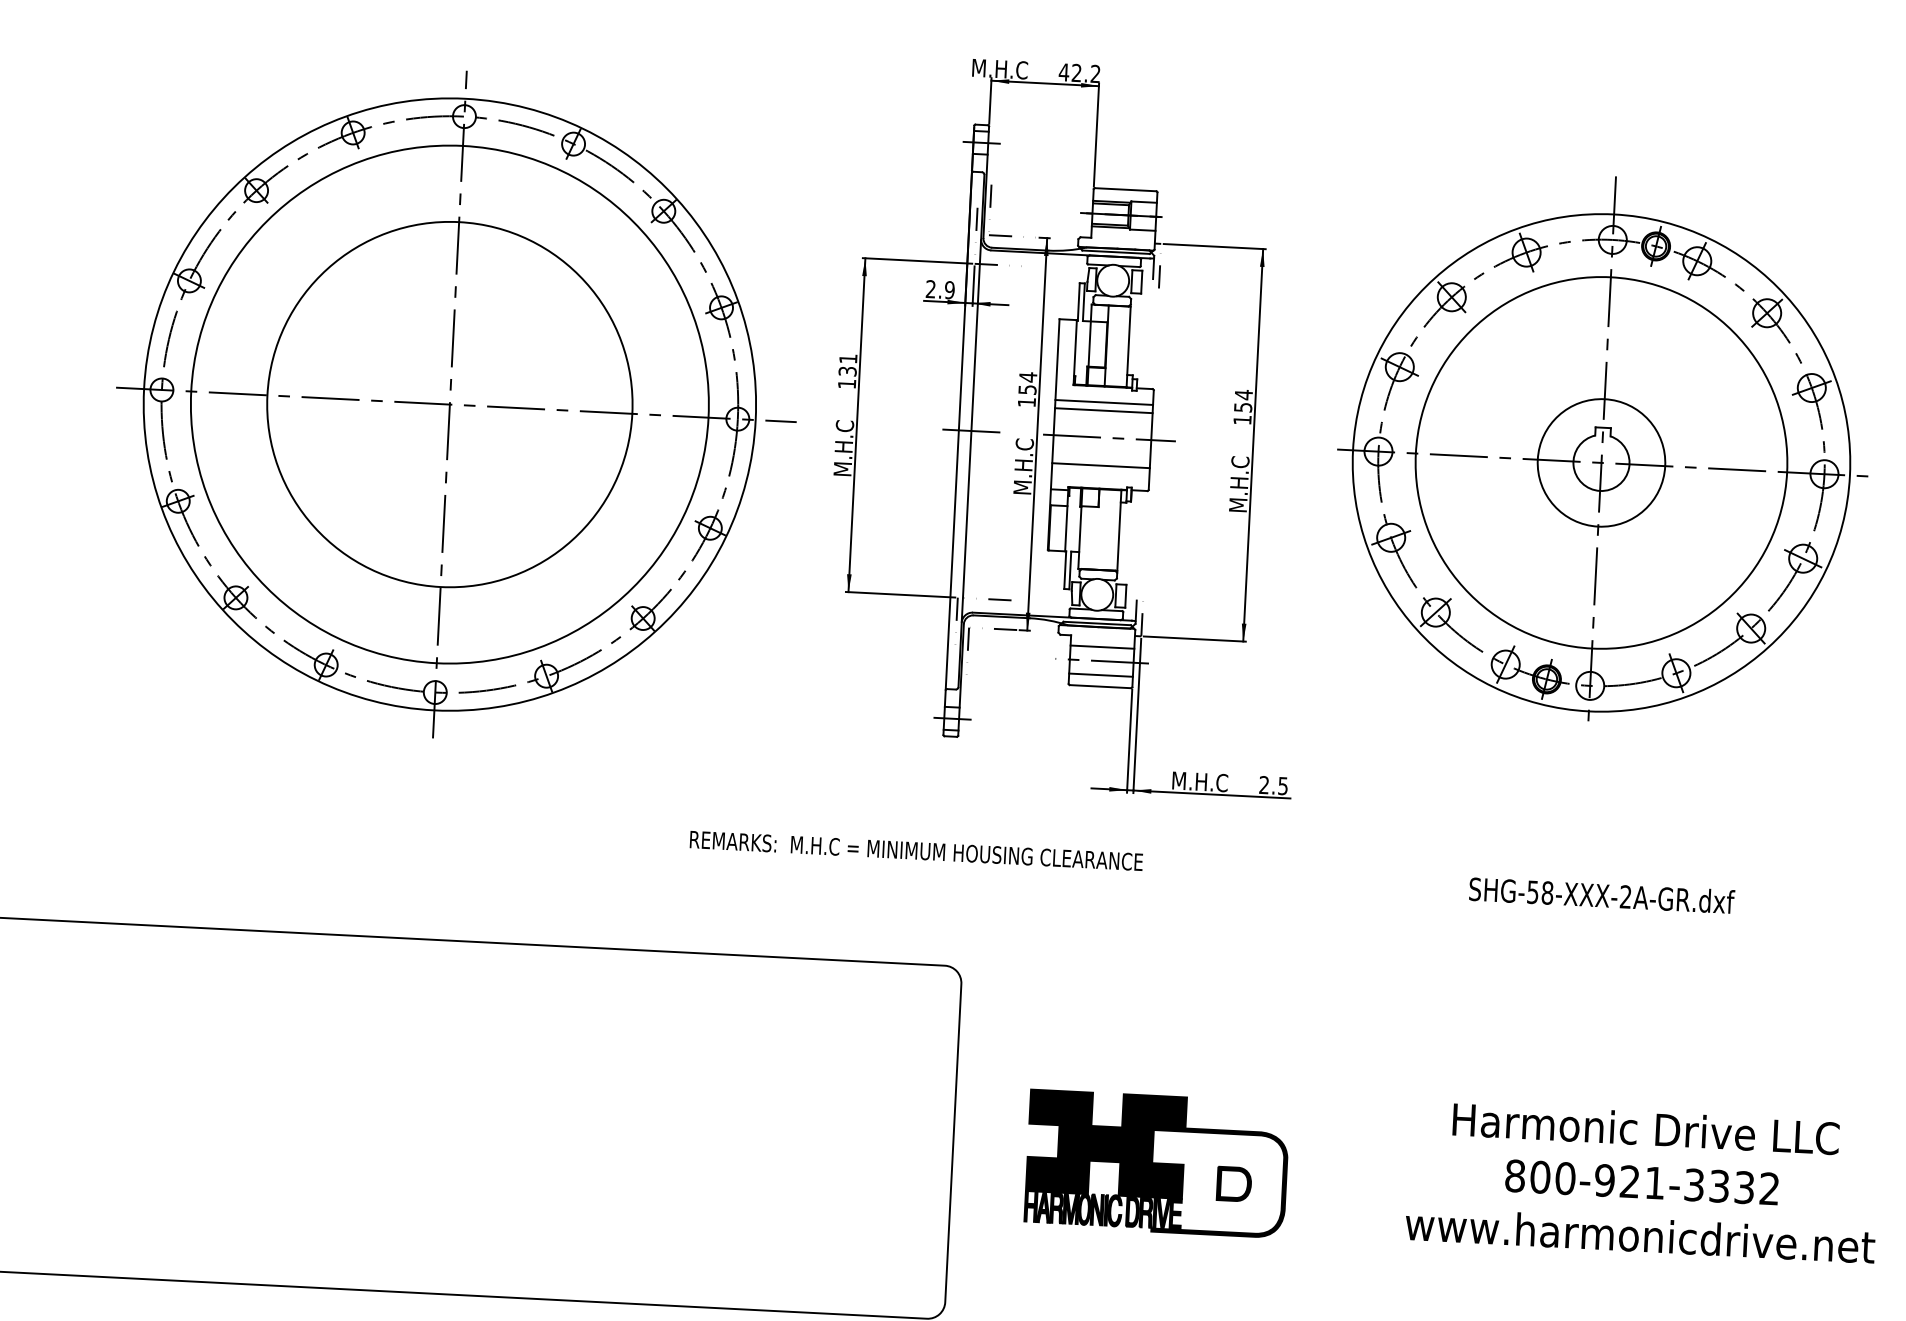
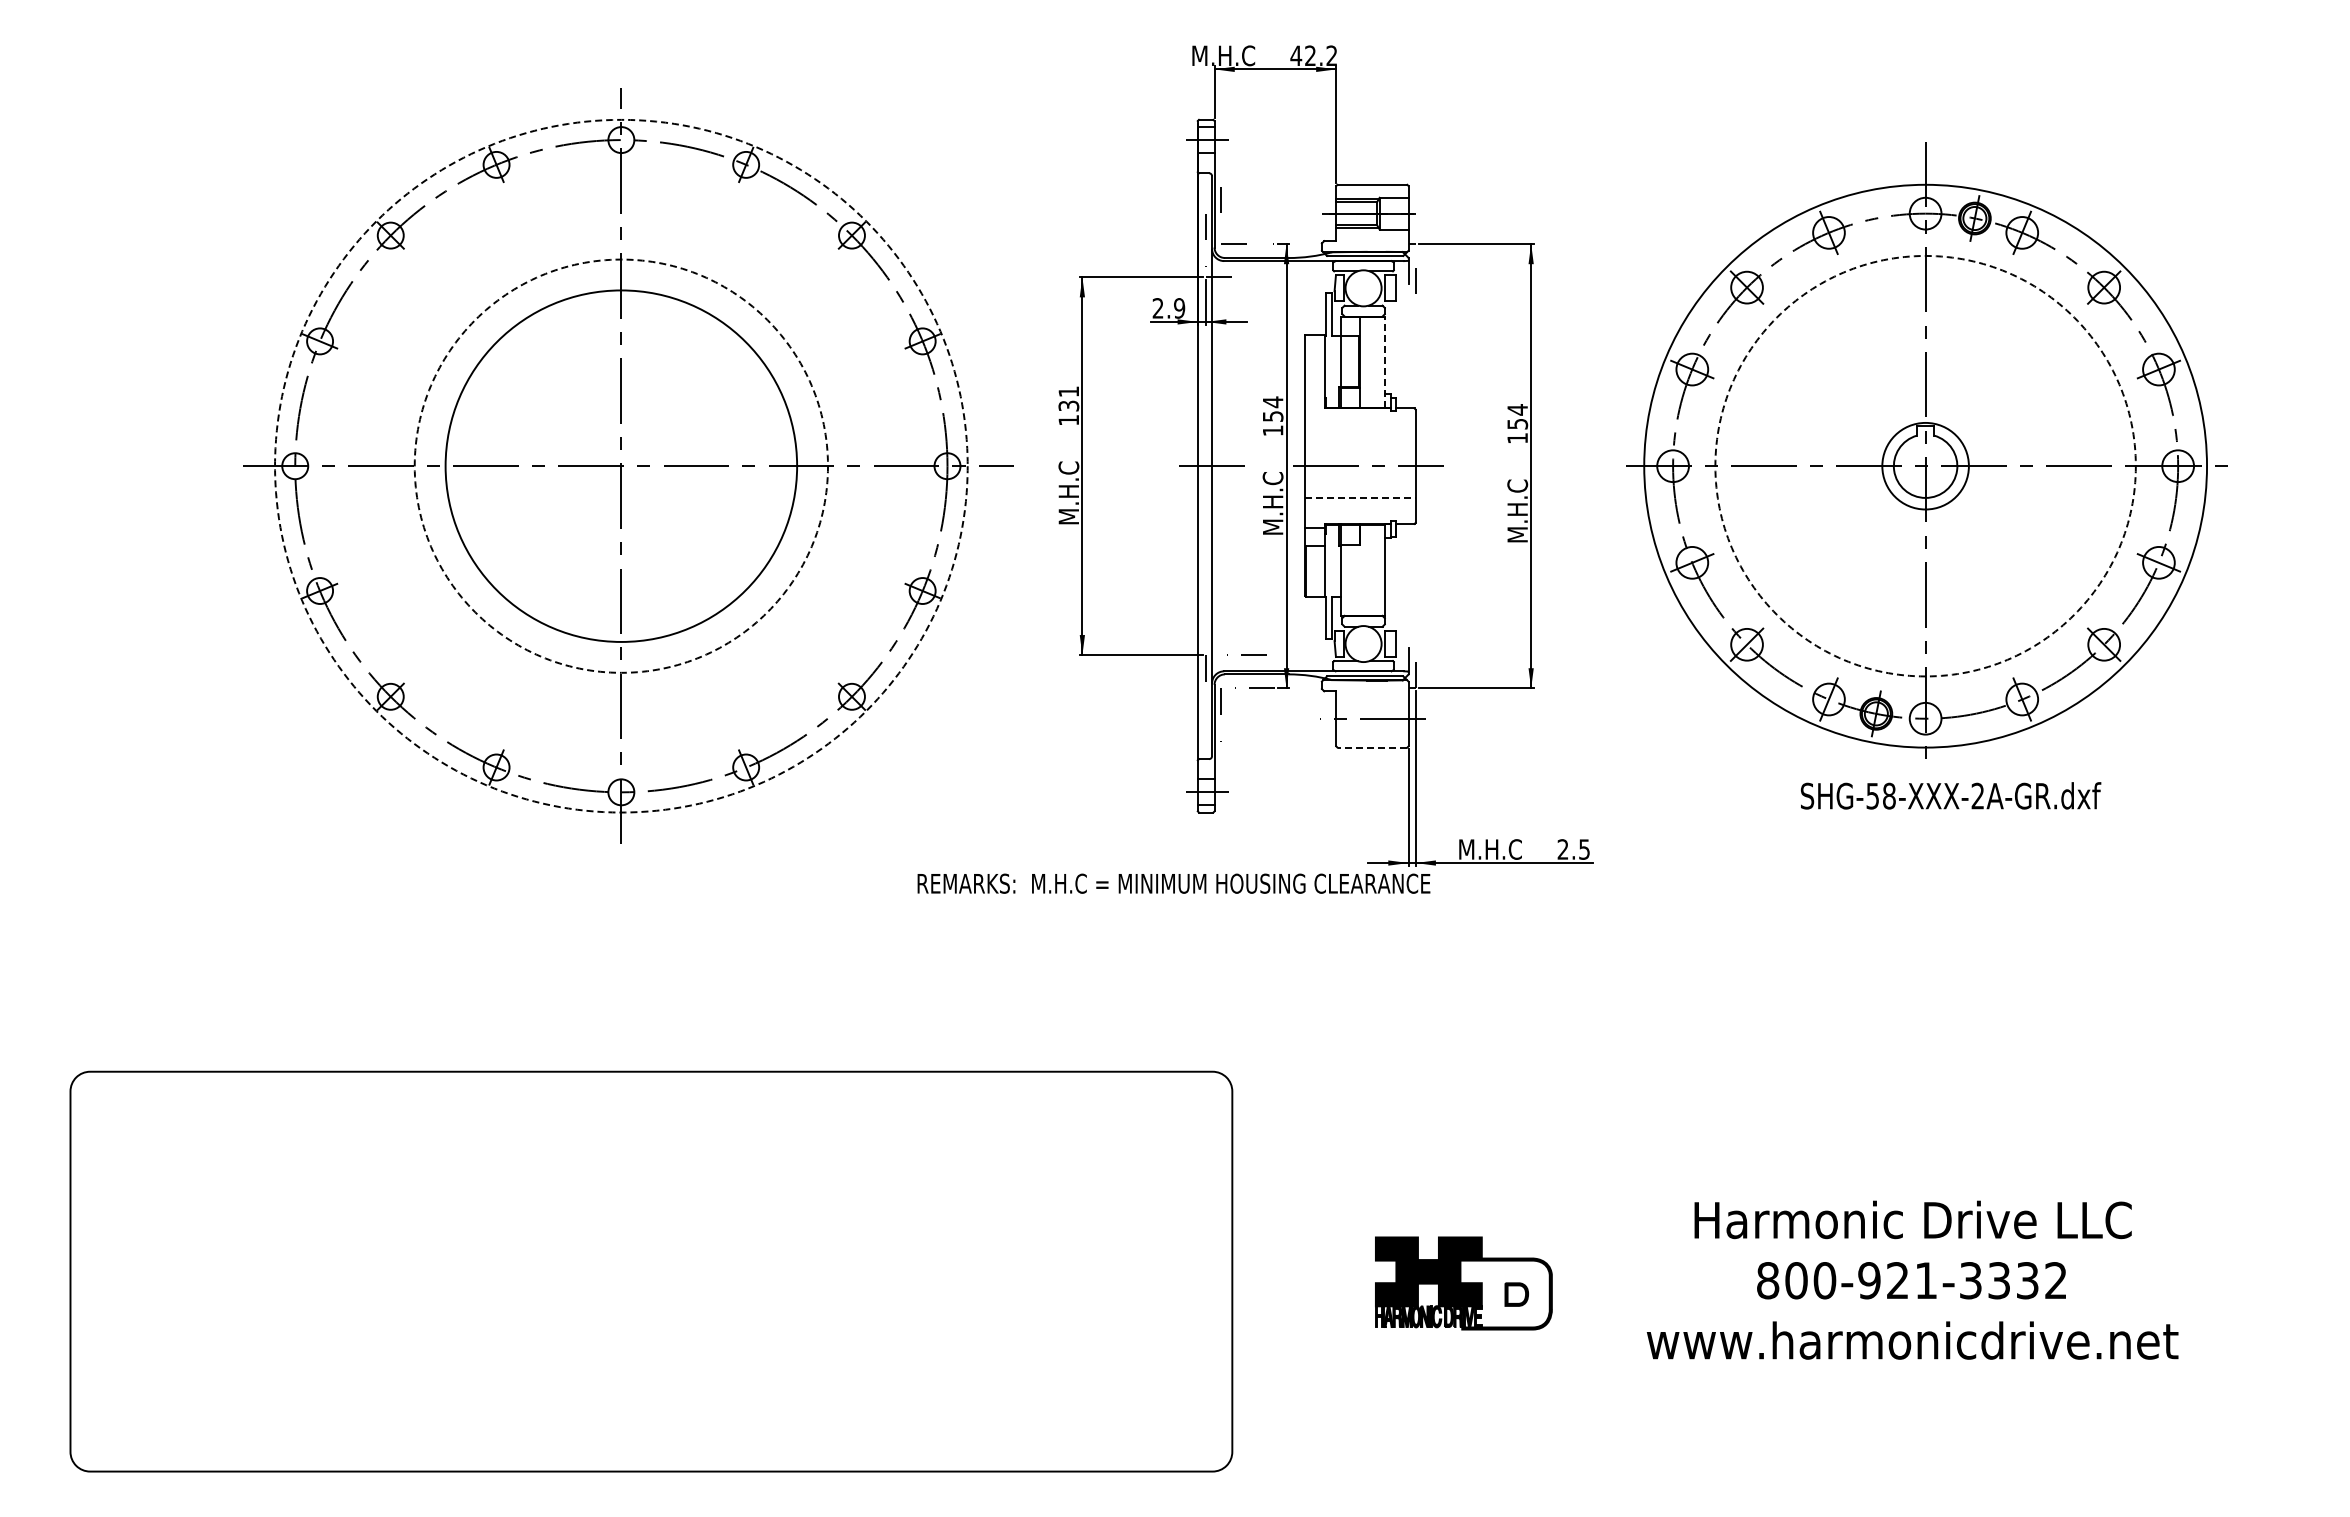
line: (1128, 347) -> (1384, 362), solid -> dashed
line: (1104, 402) -> (1360, 426), removed
circle: (450, 403) -> (621, 465), solid -> dashed
circle: (450, 403) -> (621, 465), solid -> dashed
circle: (449, 404) -> (621, 466), size x0.6
line: (1103, 410) -> (1360, 435), removed
circle: (1601, 462) -> (1925, 465), solid -> dashed
circle: (1601, 463) -> (1925, 466), size x0.6
line: (1101, 465) -> (1360, 497), solid -> dashed
line: (1102, 646) -> (1372, 702), removed
line: (1101, 675) -> (1372, 734), removed
line: (1100, 686) -> (1372, 747), solid -> dashed
text: (916, 850) -> (1173, 883), moved
text: (1602, 895) -> (1951, 795), moved
part: (1156, 1163) -> (1463, 1283), size x0.6
text: (1642, 1181) -> (1912, 1279), moved

